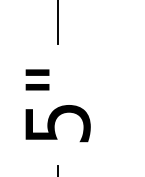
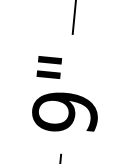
text: (57, 123) -> (64, 112), 5" -> 9"

